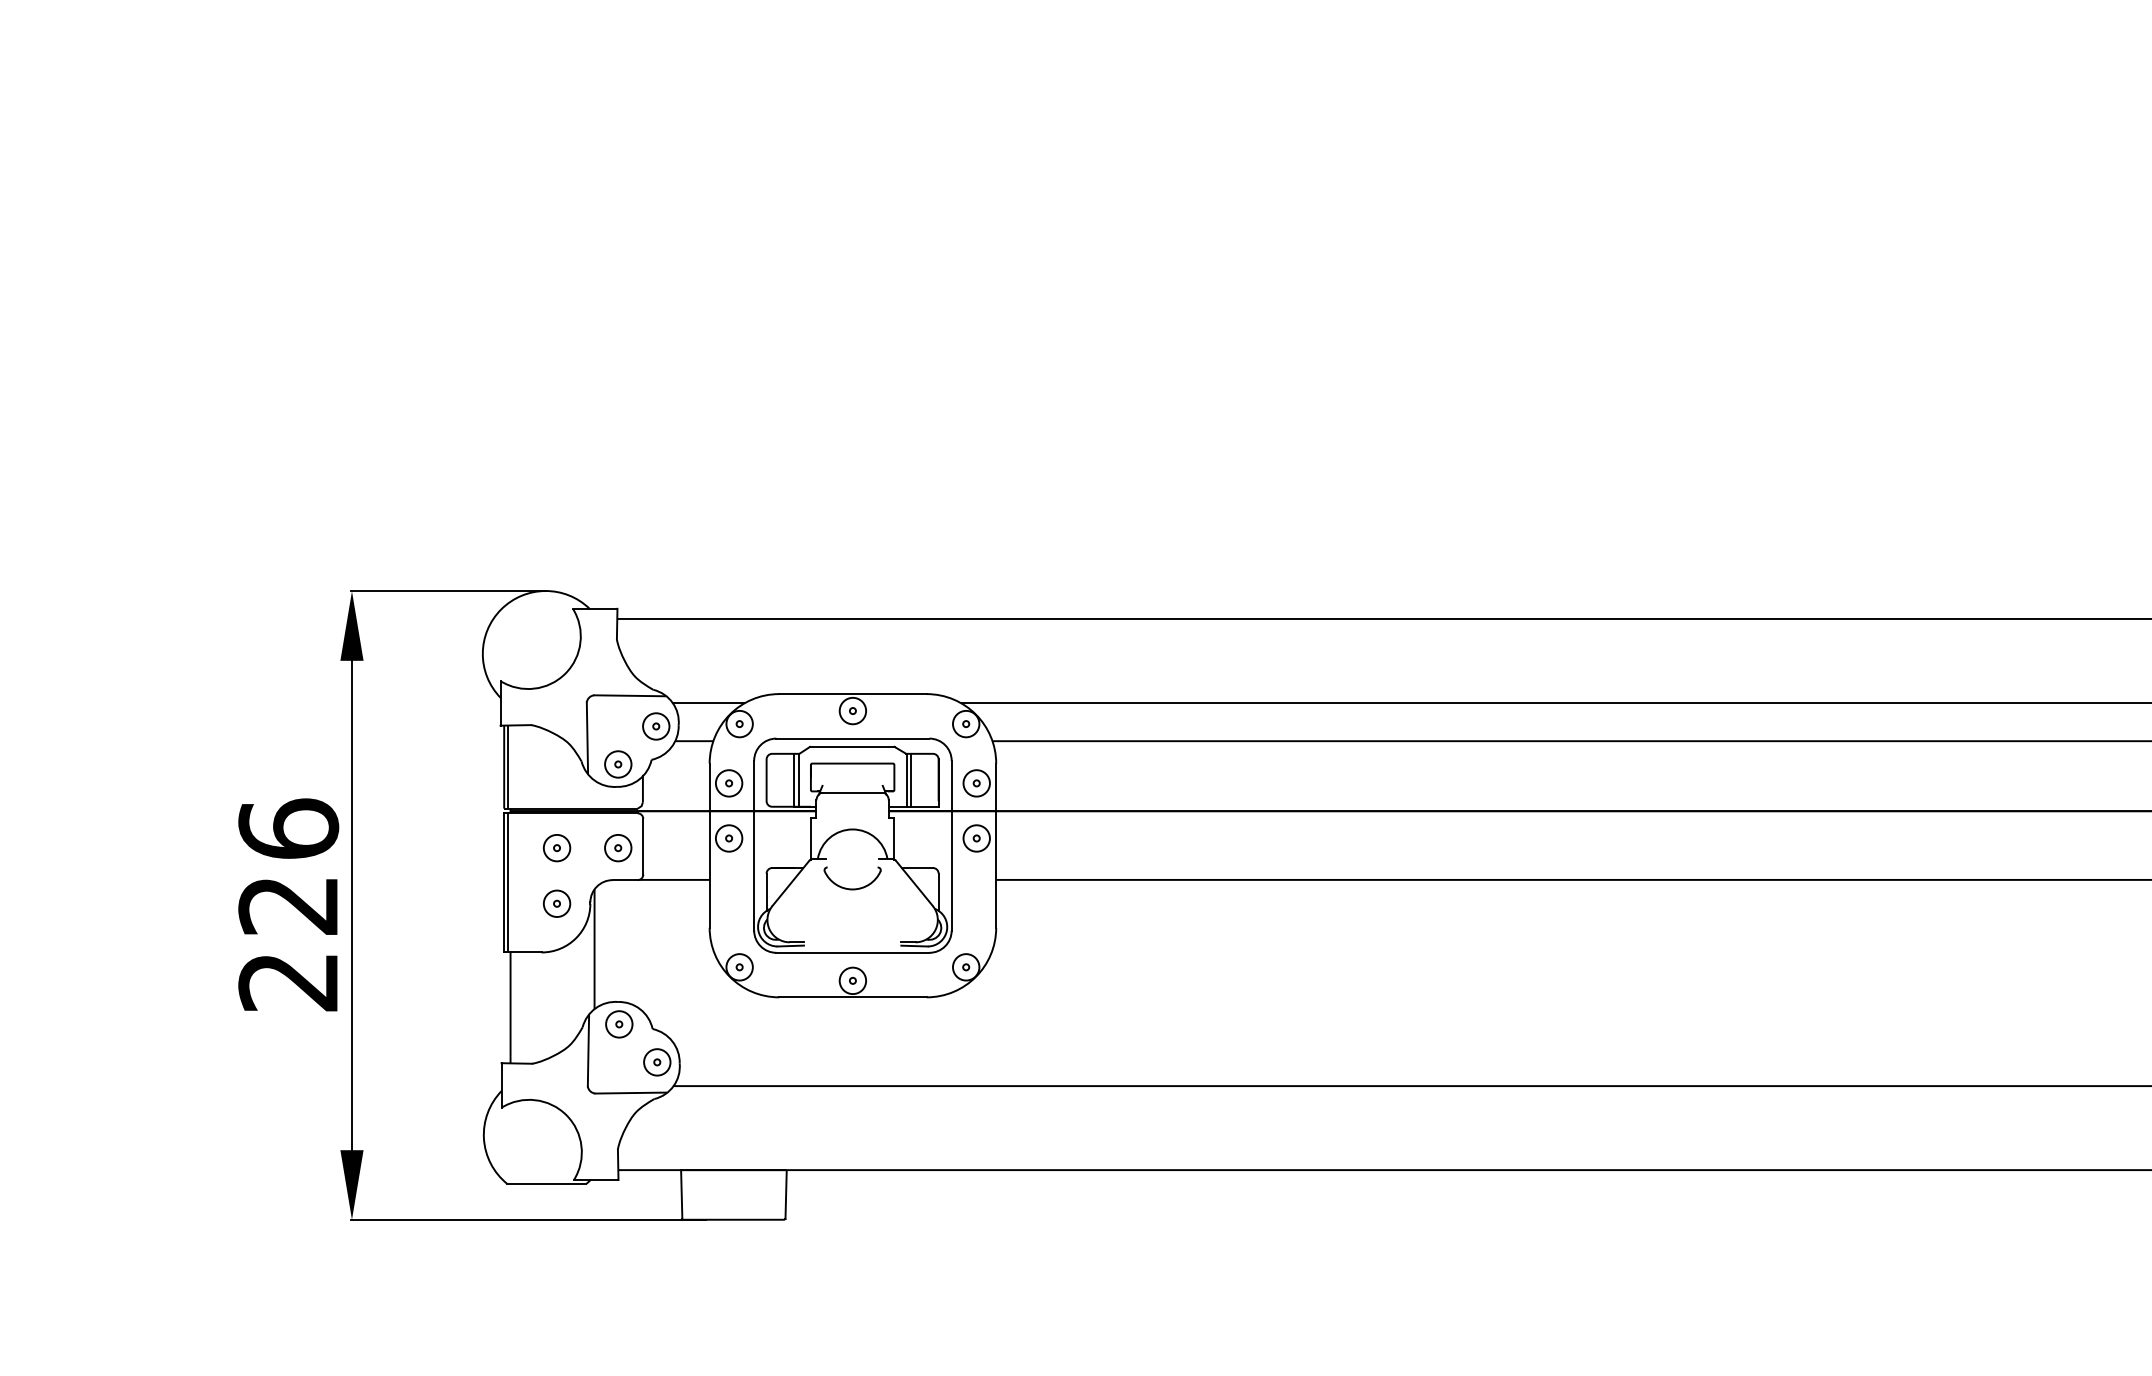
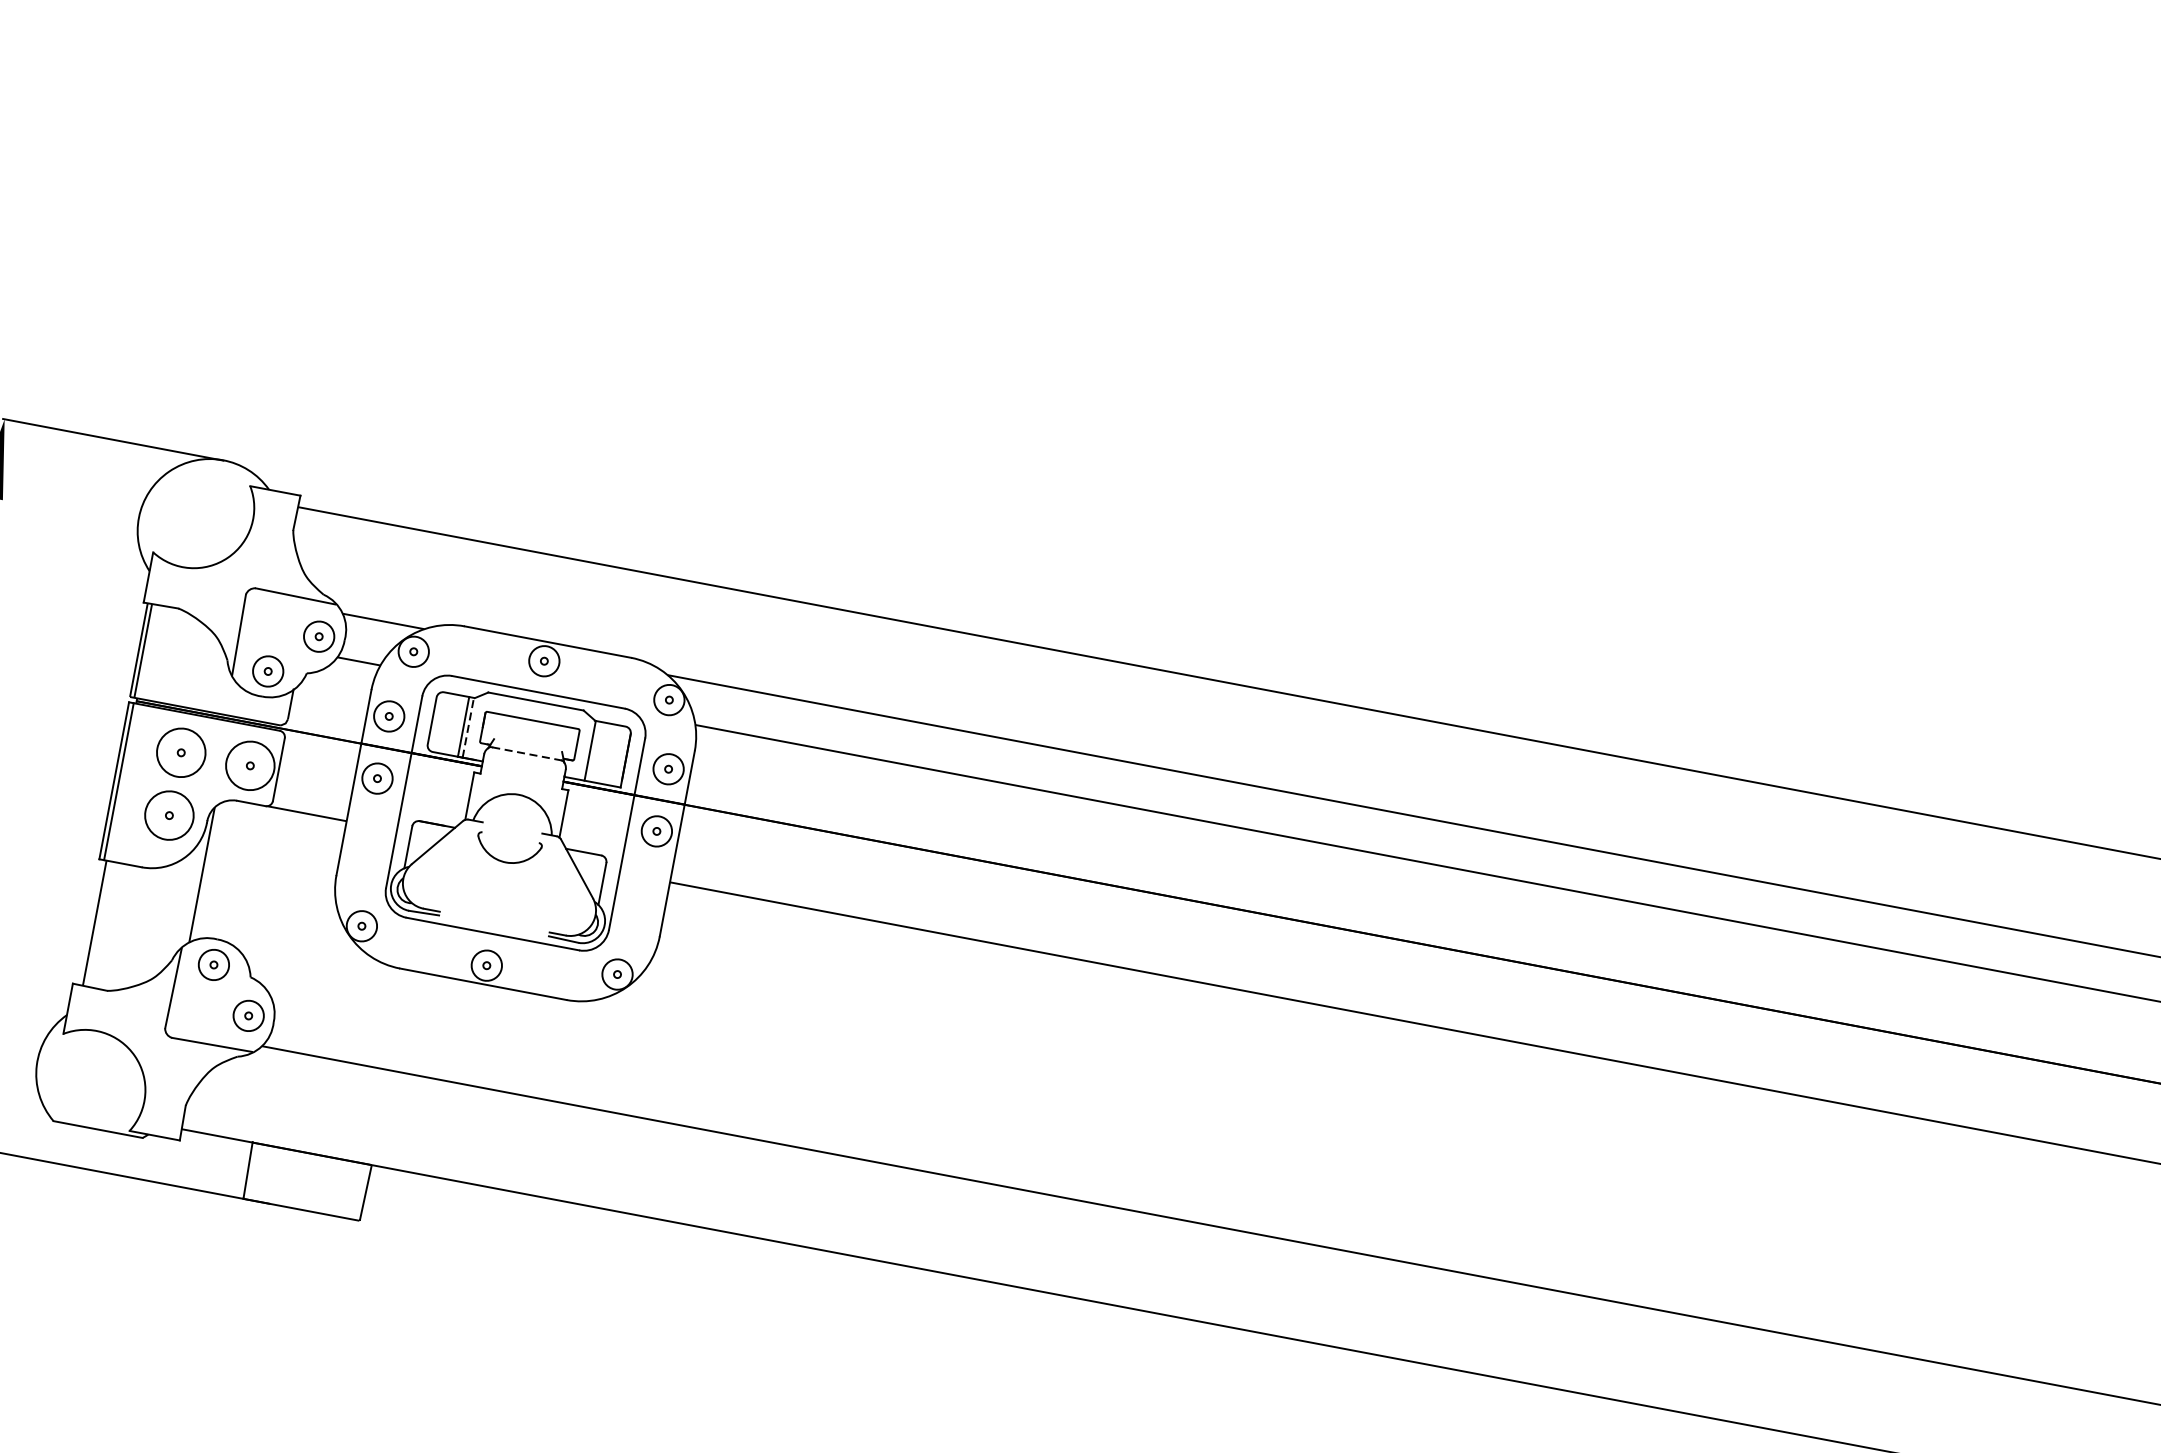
line: (798, 779) -> (468, 726), solid -> dashed
line: (910, 779) -> (594, 750), removed
line: (853, 793) -> (527, 754), solid -> dashed
circle: (556, 847) -> (180, 751), size x1.6
circle: (618, 847) -> (250, 765), size x1.6
circle: (556, 903) -> (168, 815), size x1.6

